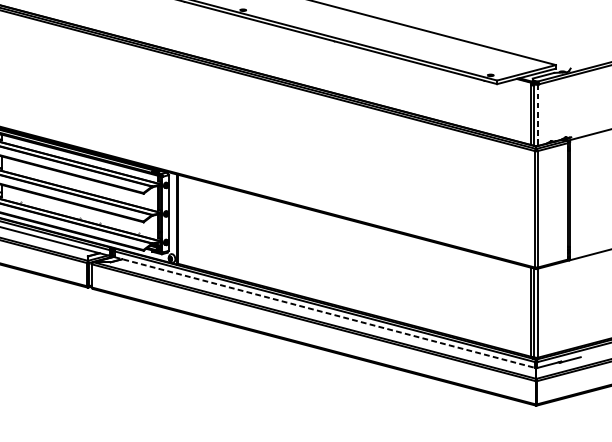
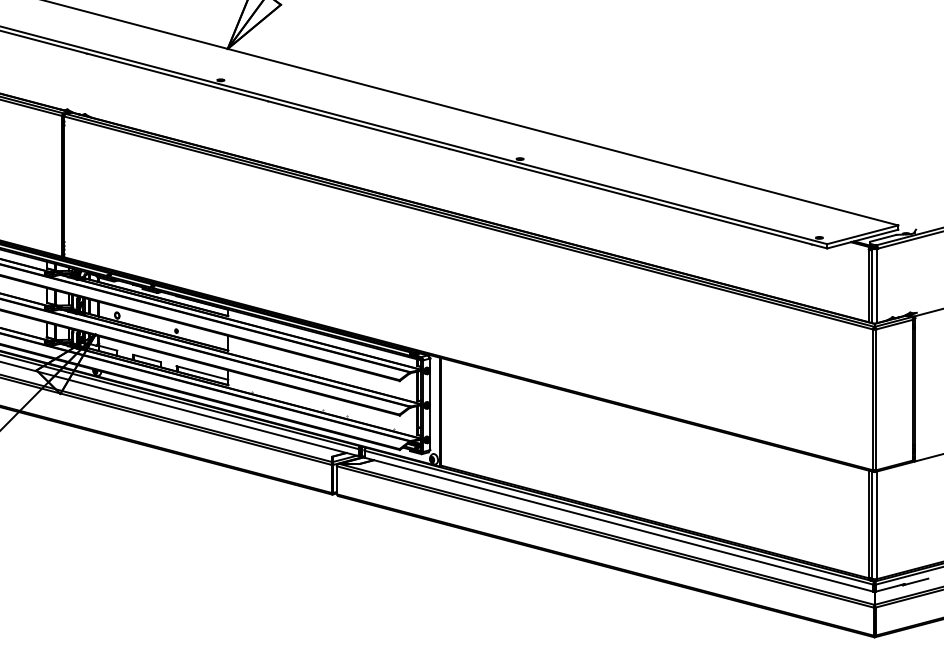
line: (537, 115) -> (876, 286), dashed -> solid
line: (325, 312) -> (619, 524), dashed -> solid

